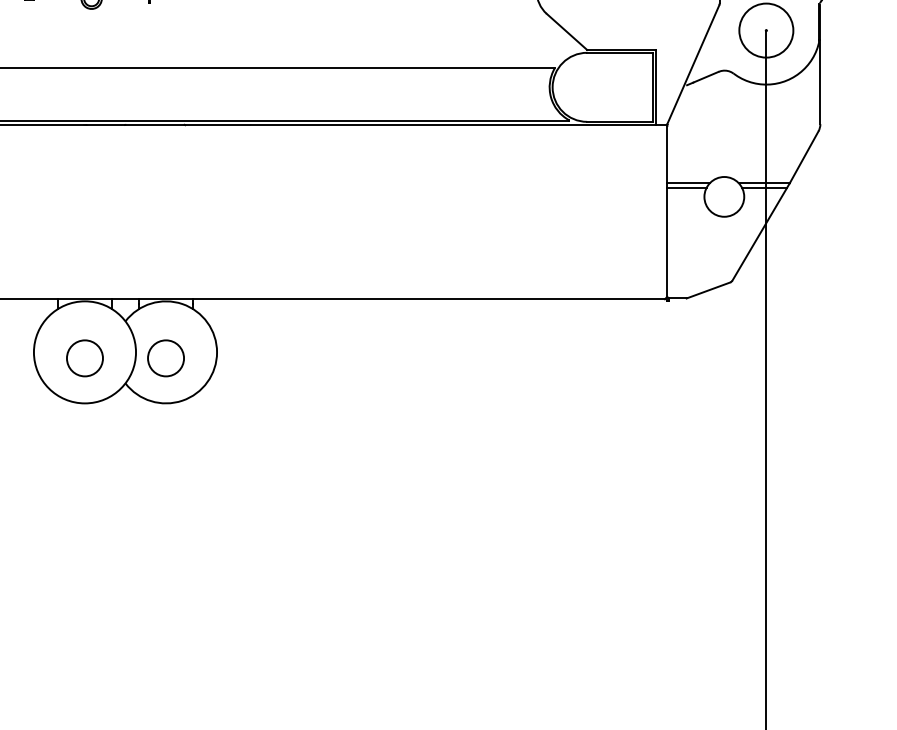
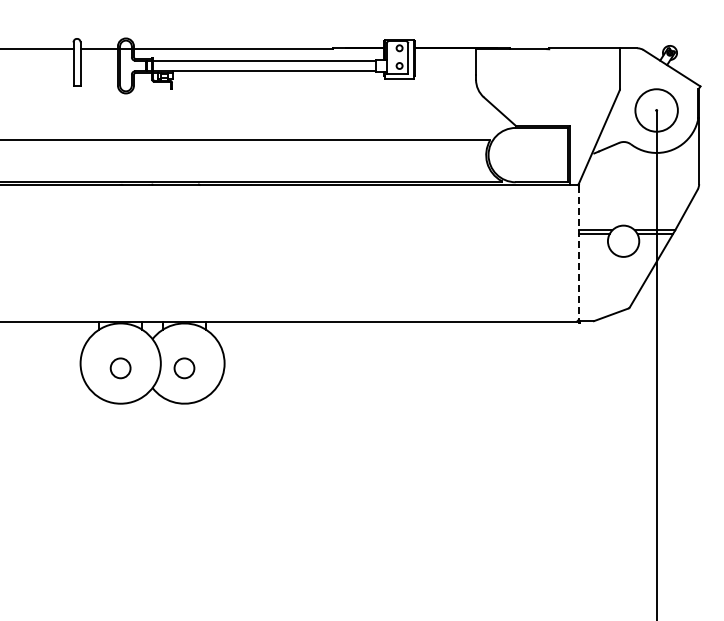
line: (666, 213) -> (578, 254), solid -> dashed
circle: (84, 358) -> (120, 368), size x0.7
circle: (166, 358) -> (184, 368), size x0.7

